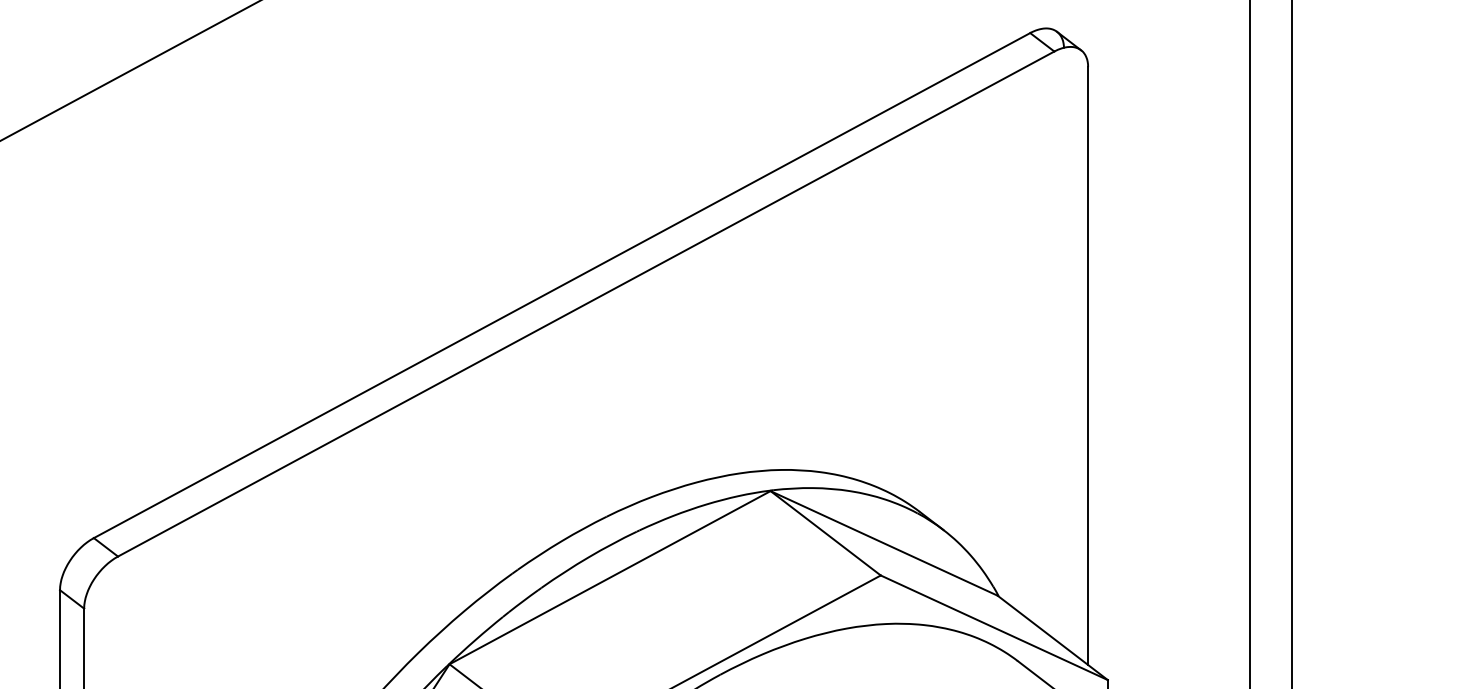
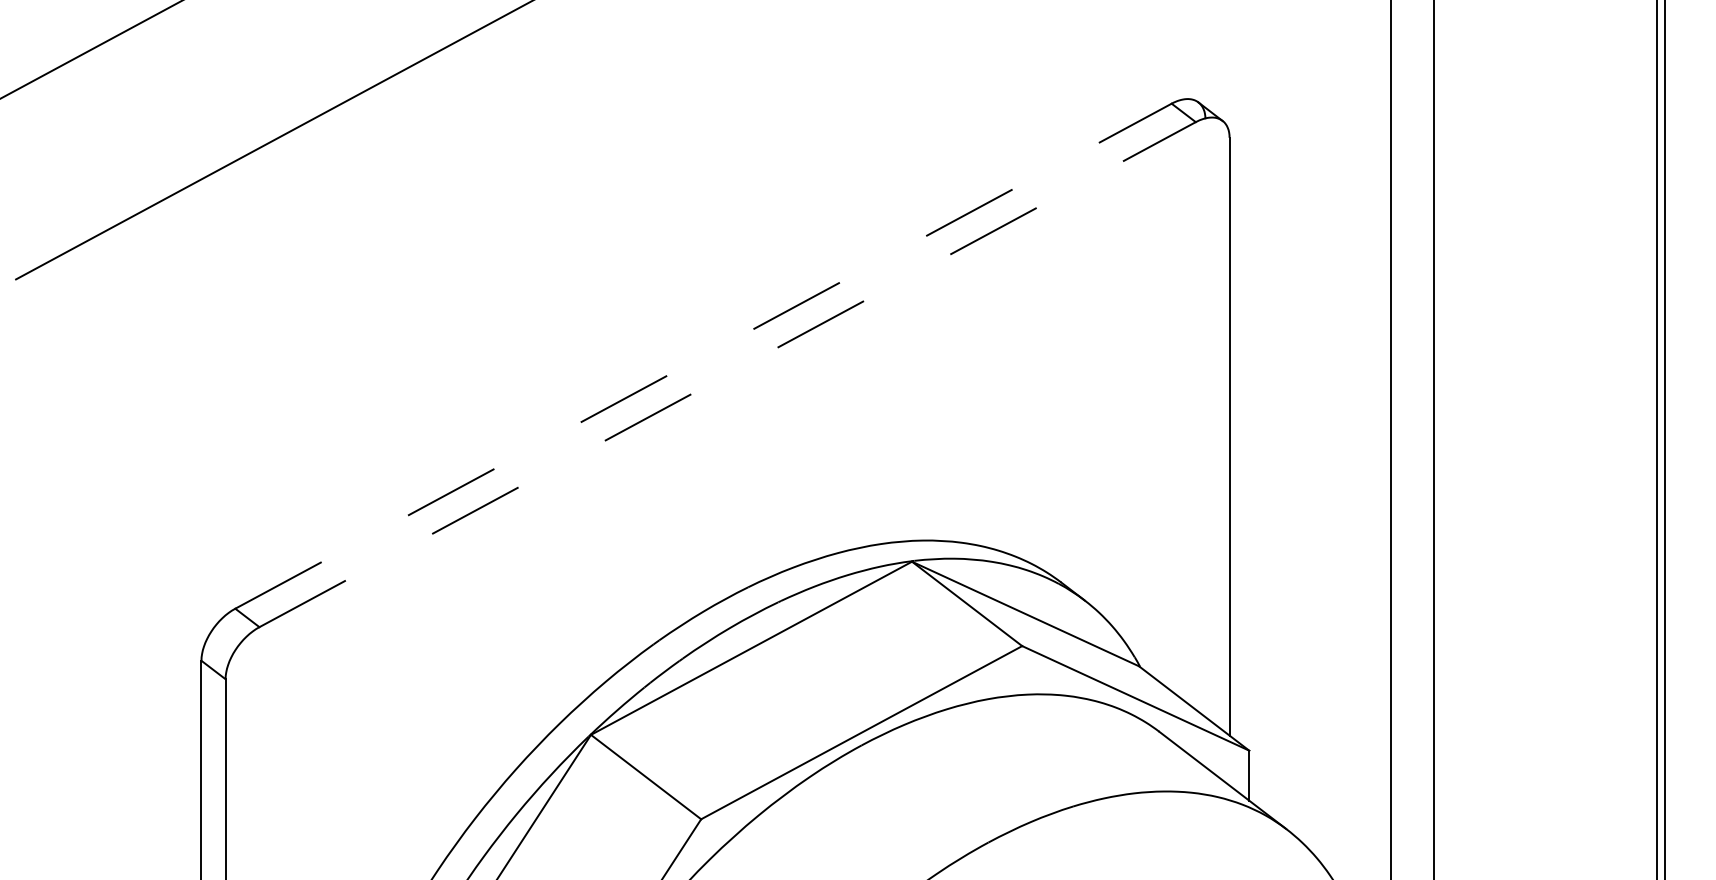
line: (562, 285) -> (703, 356), solid -> dashed
line: (586, 303) -> (727, 374), solid -> dashed

